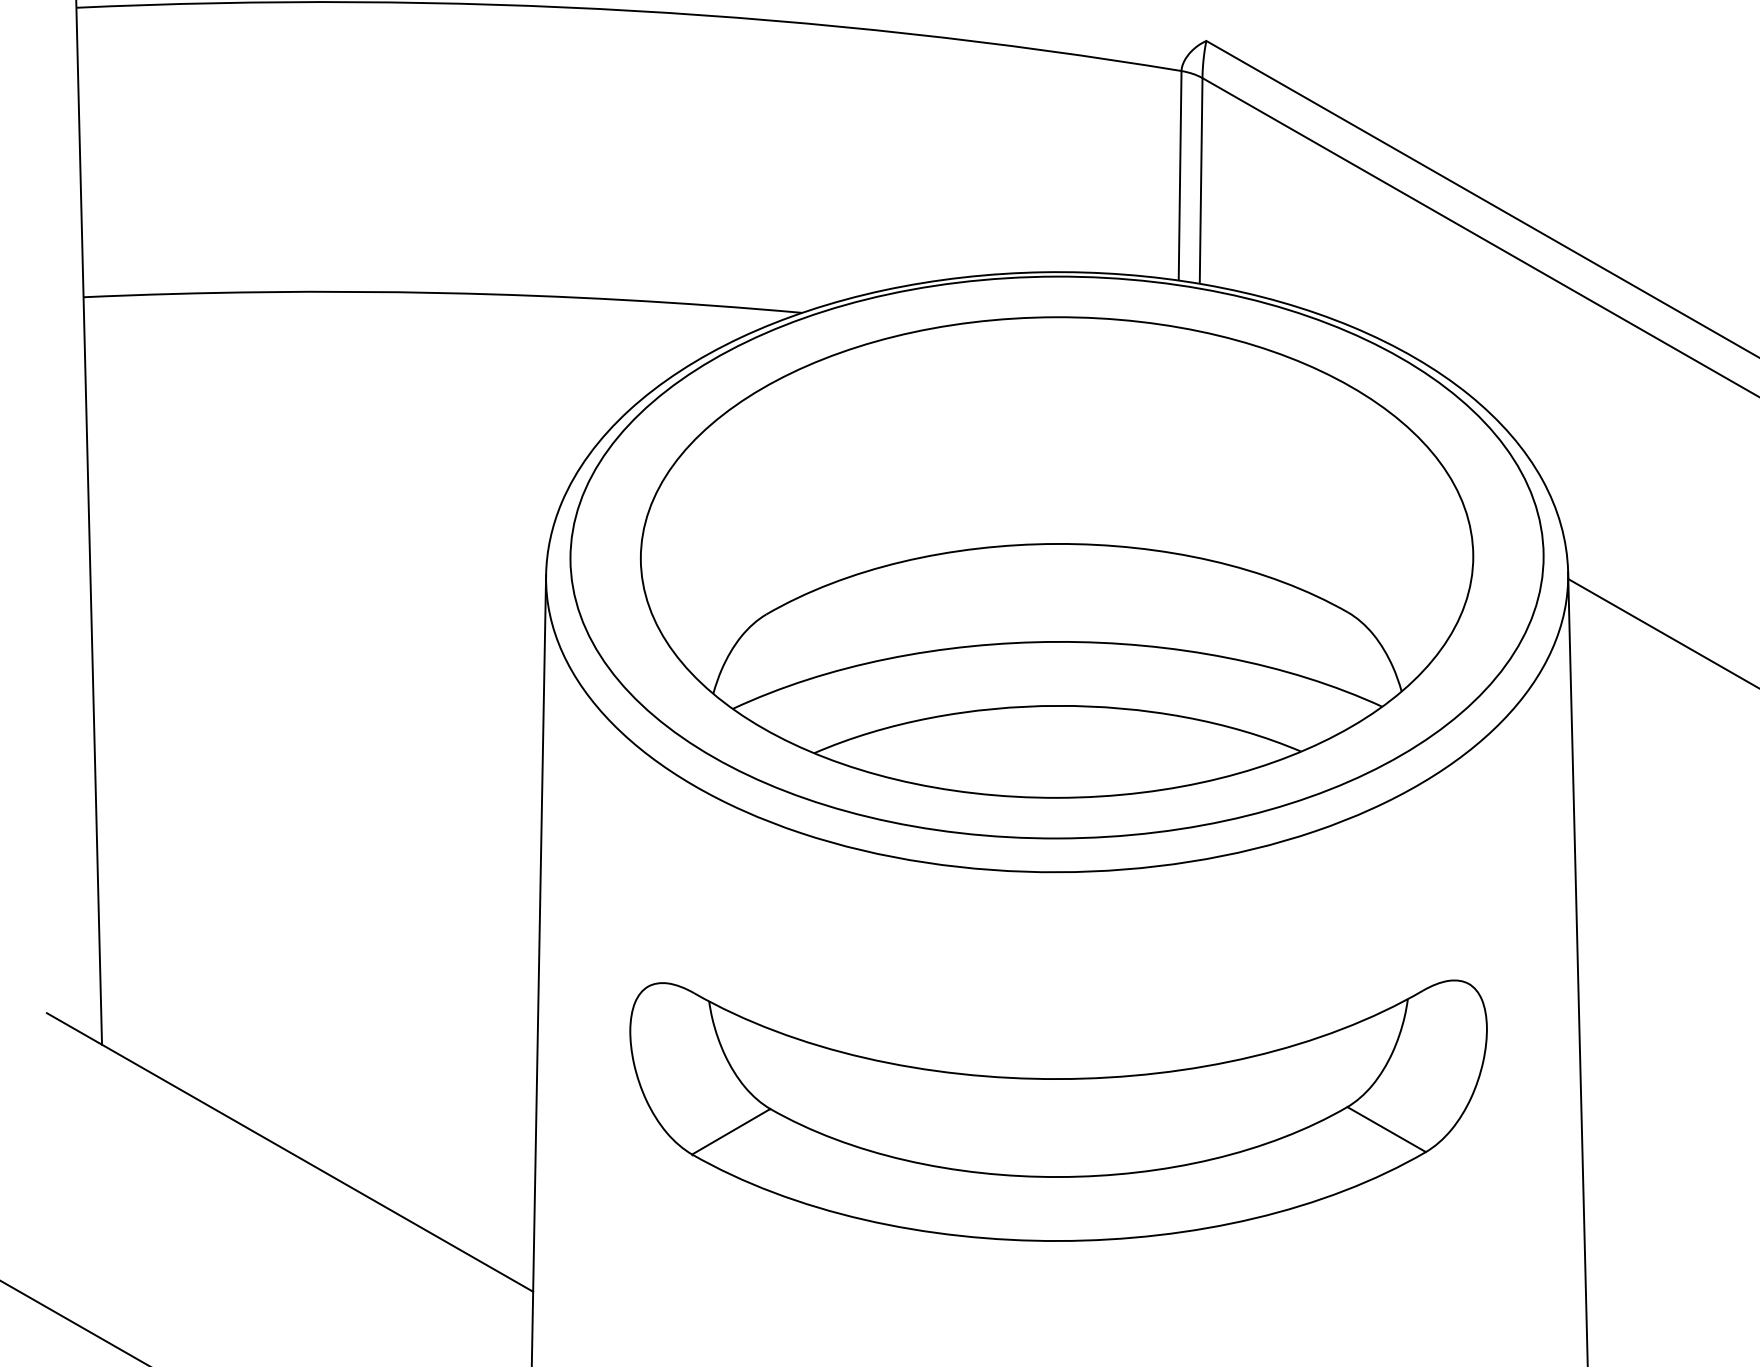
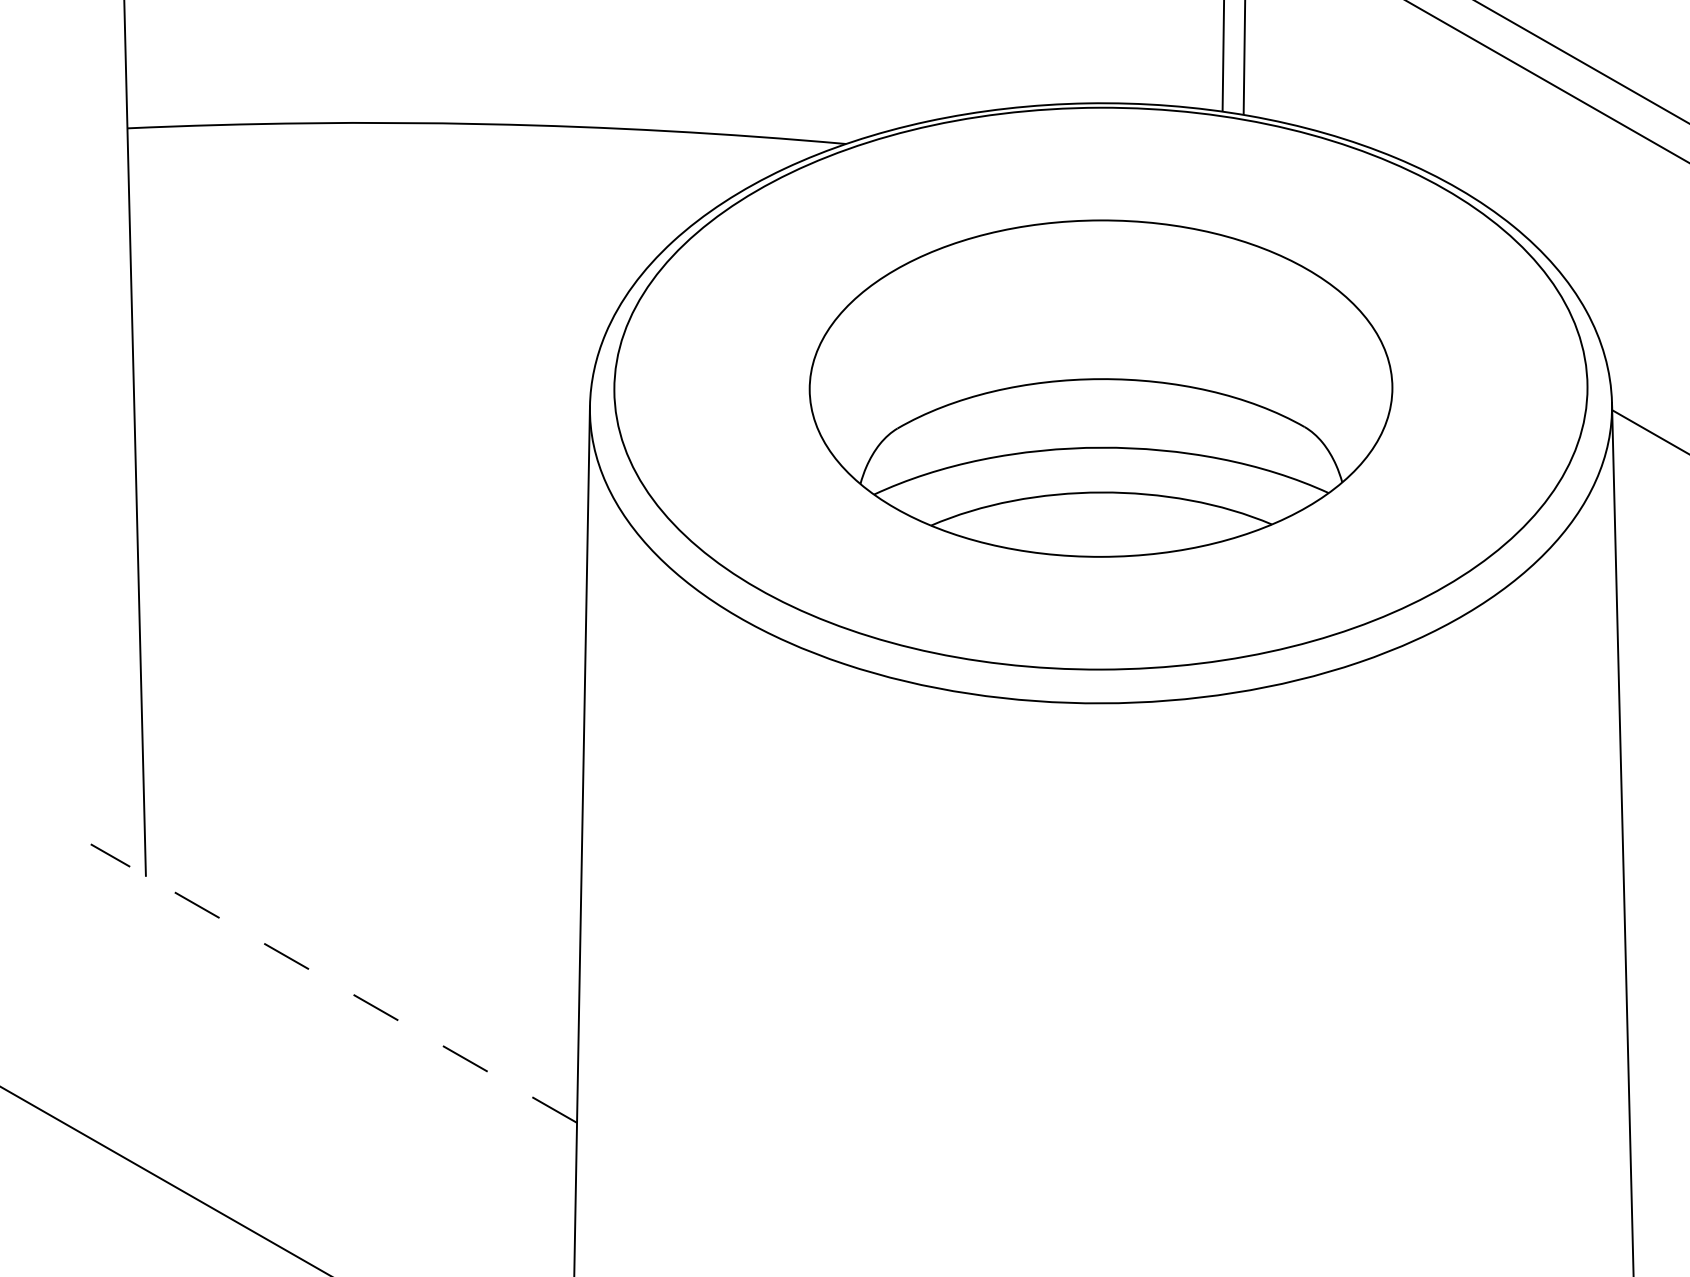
part: (1057, 557) -> (1101, 388), size x0.7
part: (1058, 1110) -> (1102, 941), removed
line: (289, 1152) -> (333, 983), solid -> dashed

